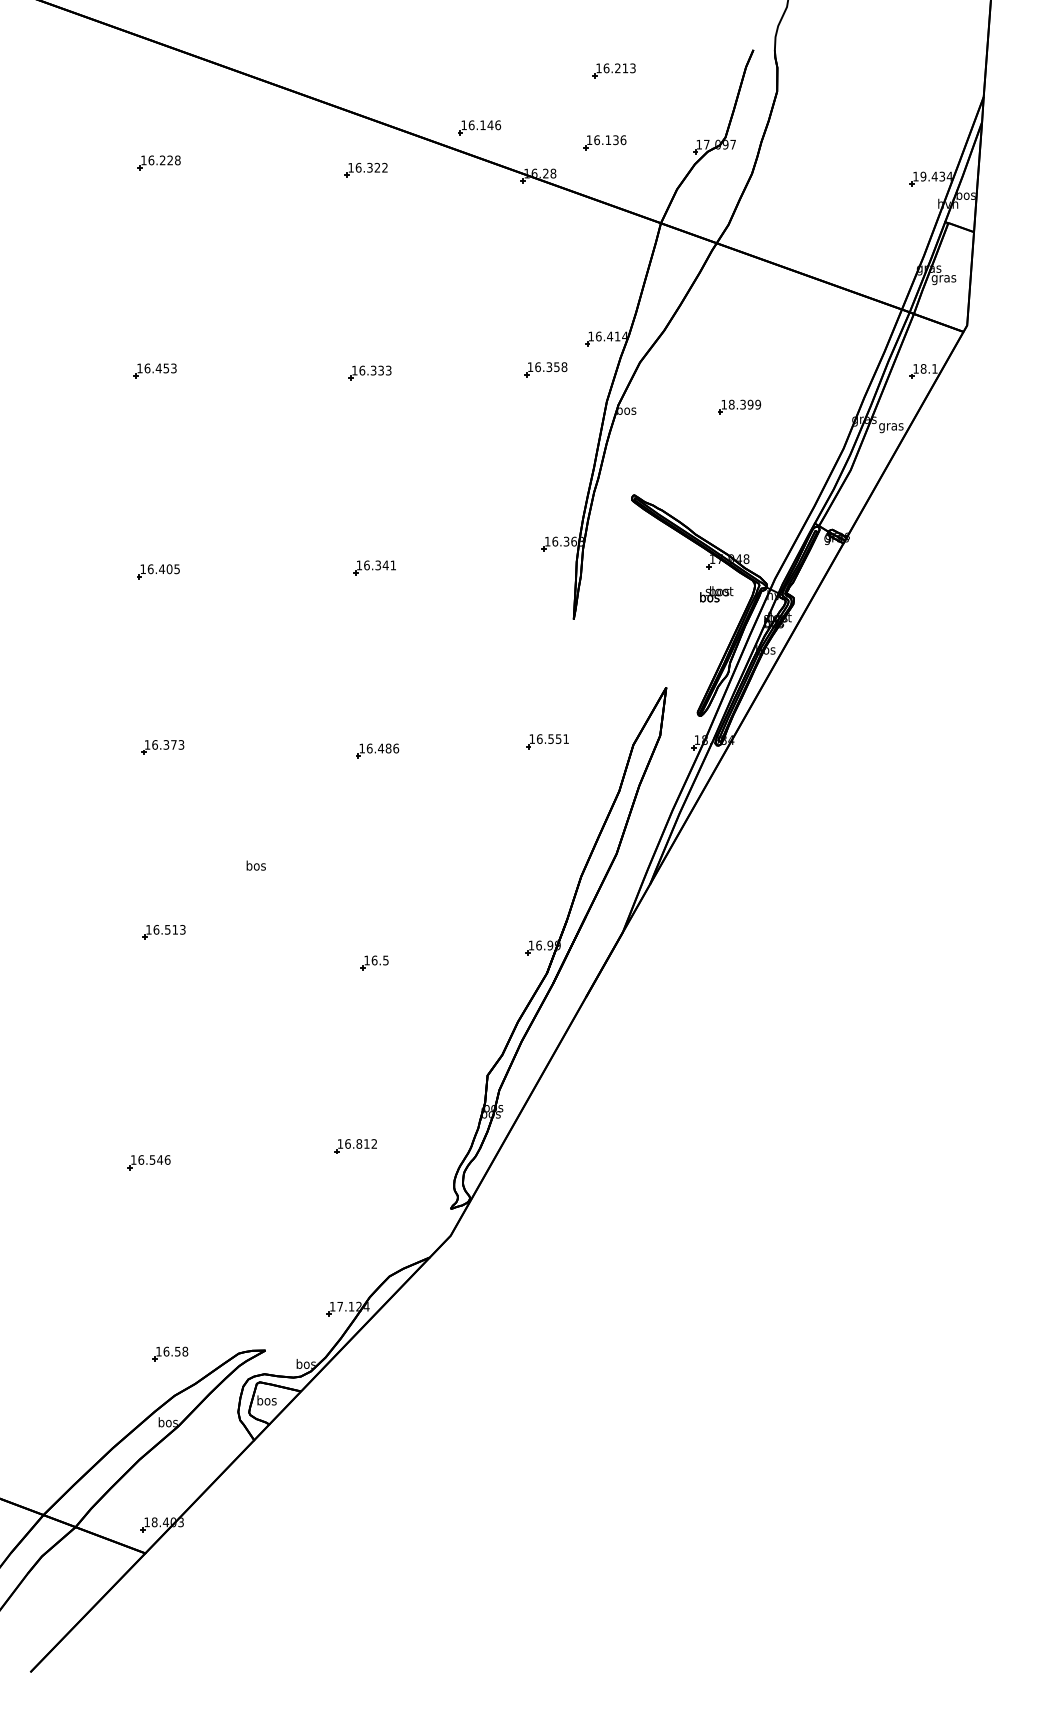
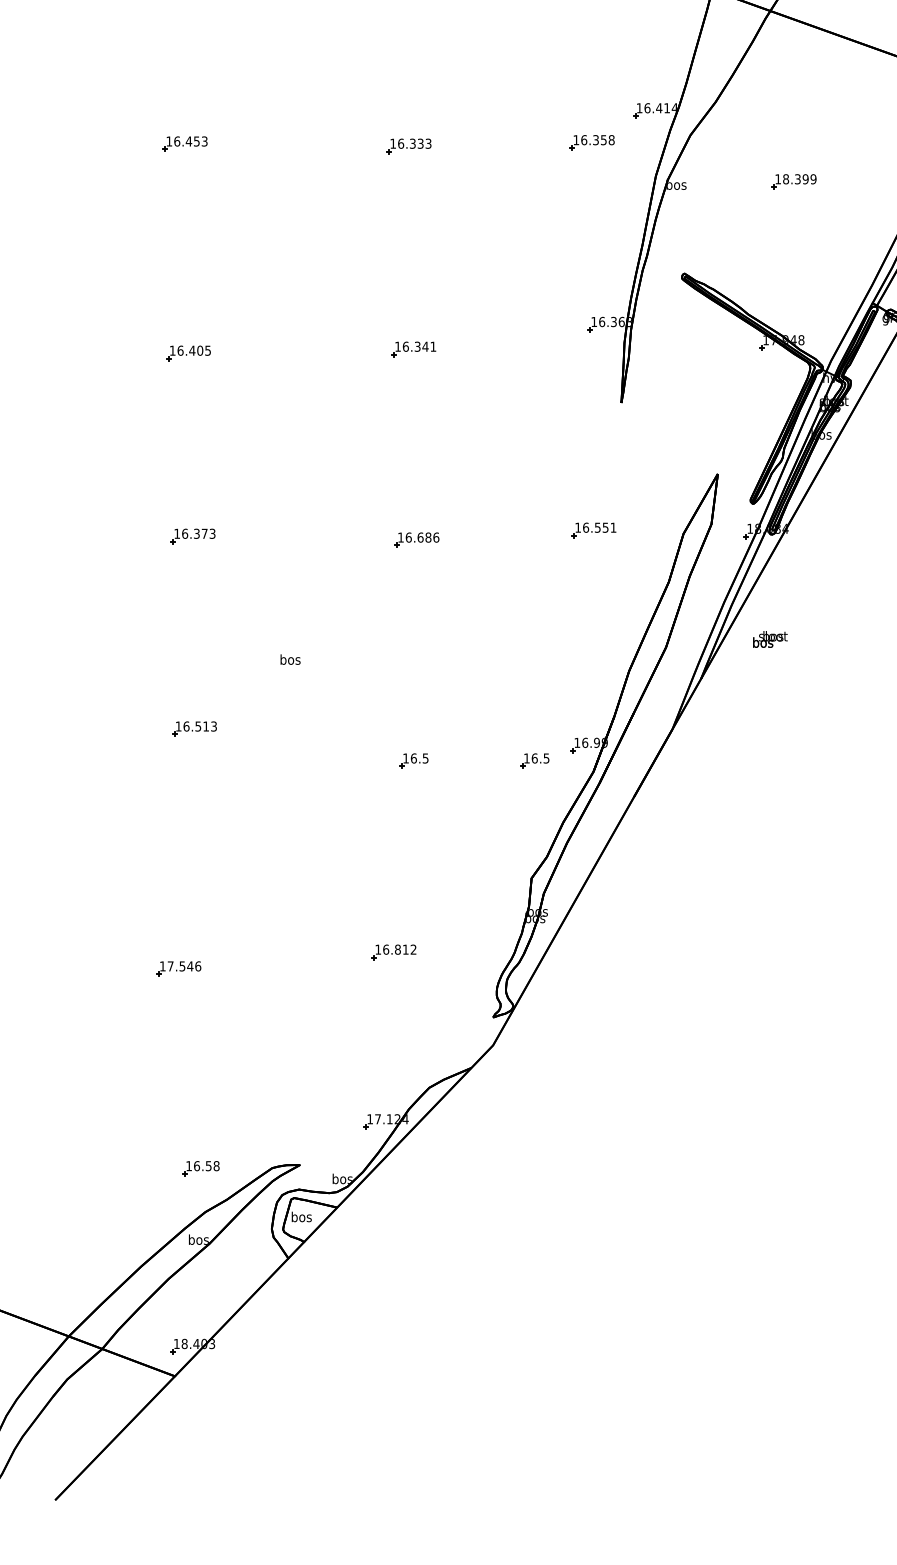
text: (716, 594) -> (770, 639), moved
text: (381, 748) -> (421, 537), 16.486 -> 16.686
part: (490, 962) -> (534, 760), added
text: (141, 1159) -> (170, 965), 16.546 -> 17.546

